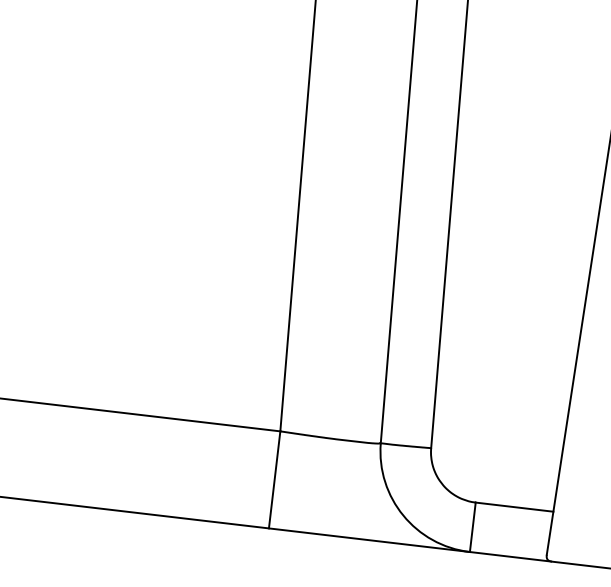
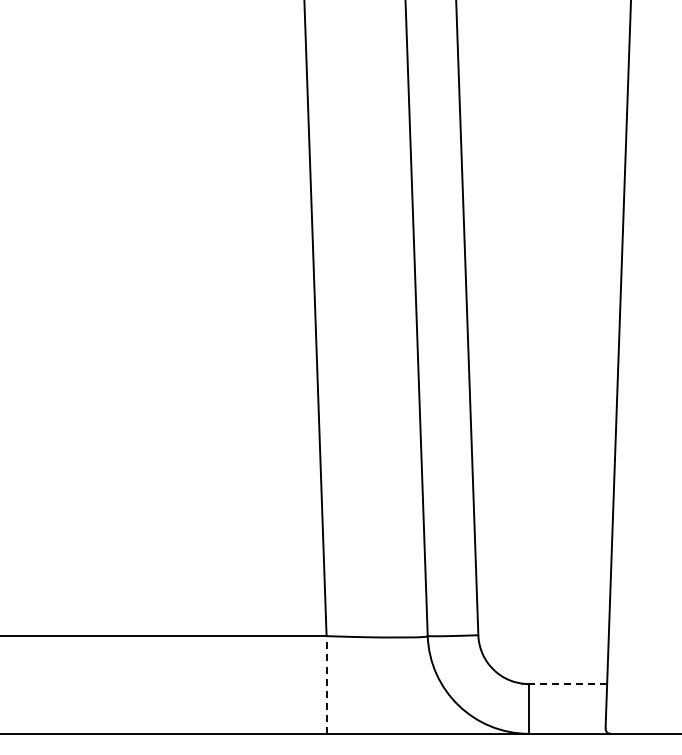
line: (274, 479) -> (326, 684), solid -> dashed
line: (513, 507) -> (567, 684), solid -> dashed

